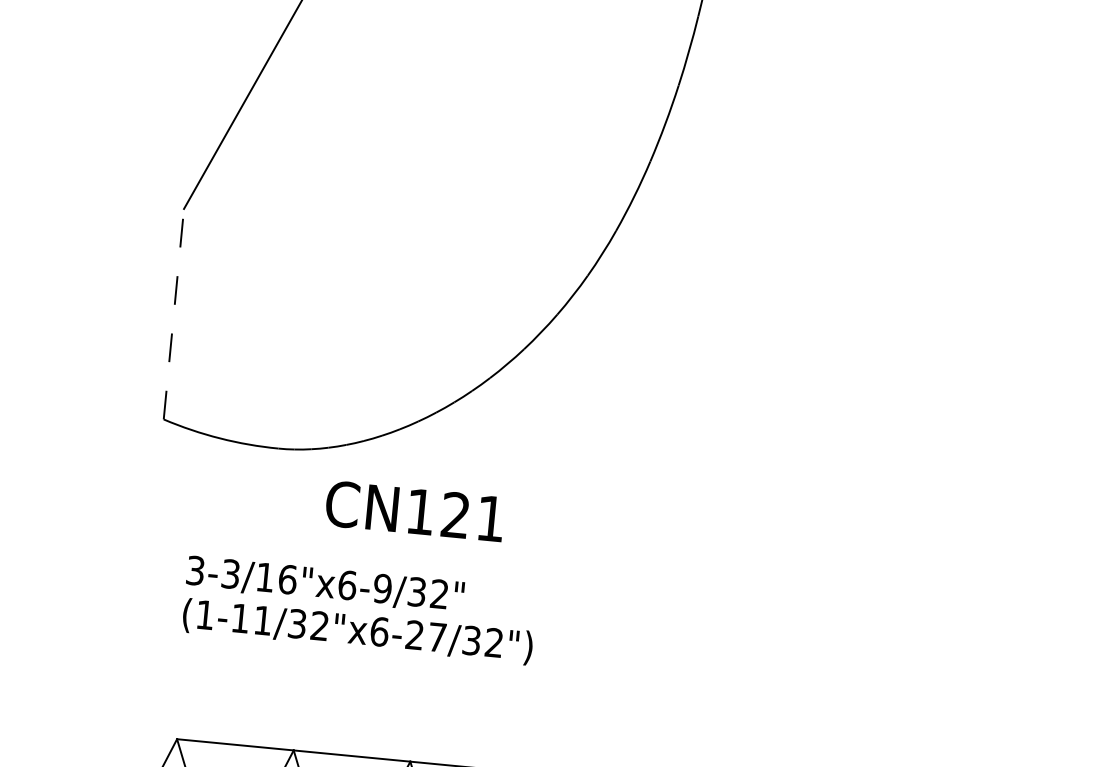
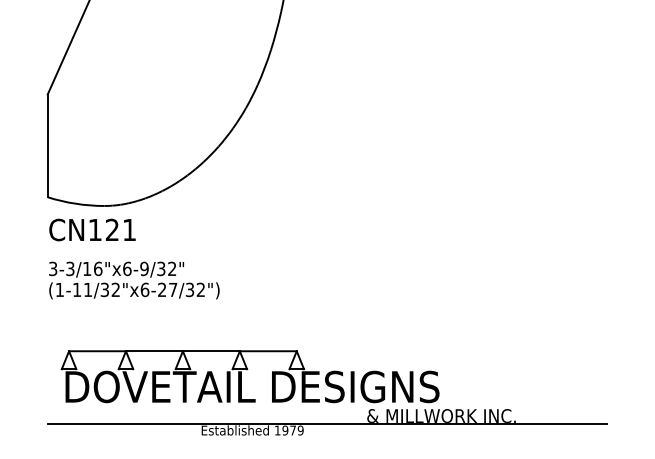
line: (173, 313) -> (47, 145), dashed -> solid
text: (415, 510) -> (92, 229), moved
text: (359, 610) -> (134, 280), moved

